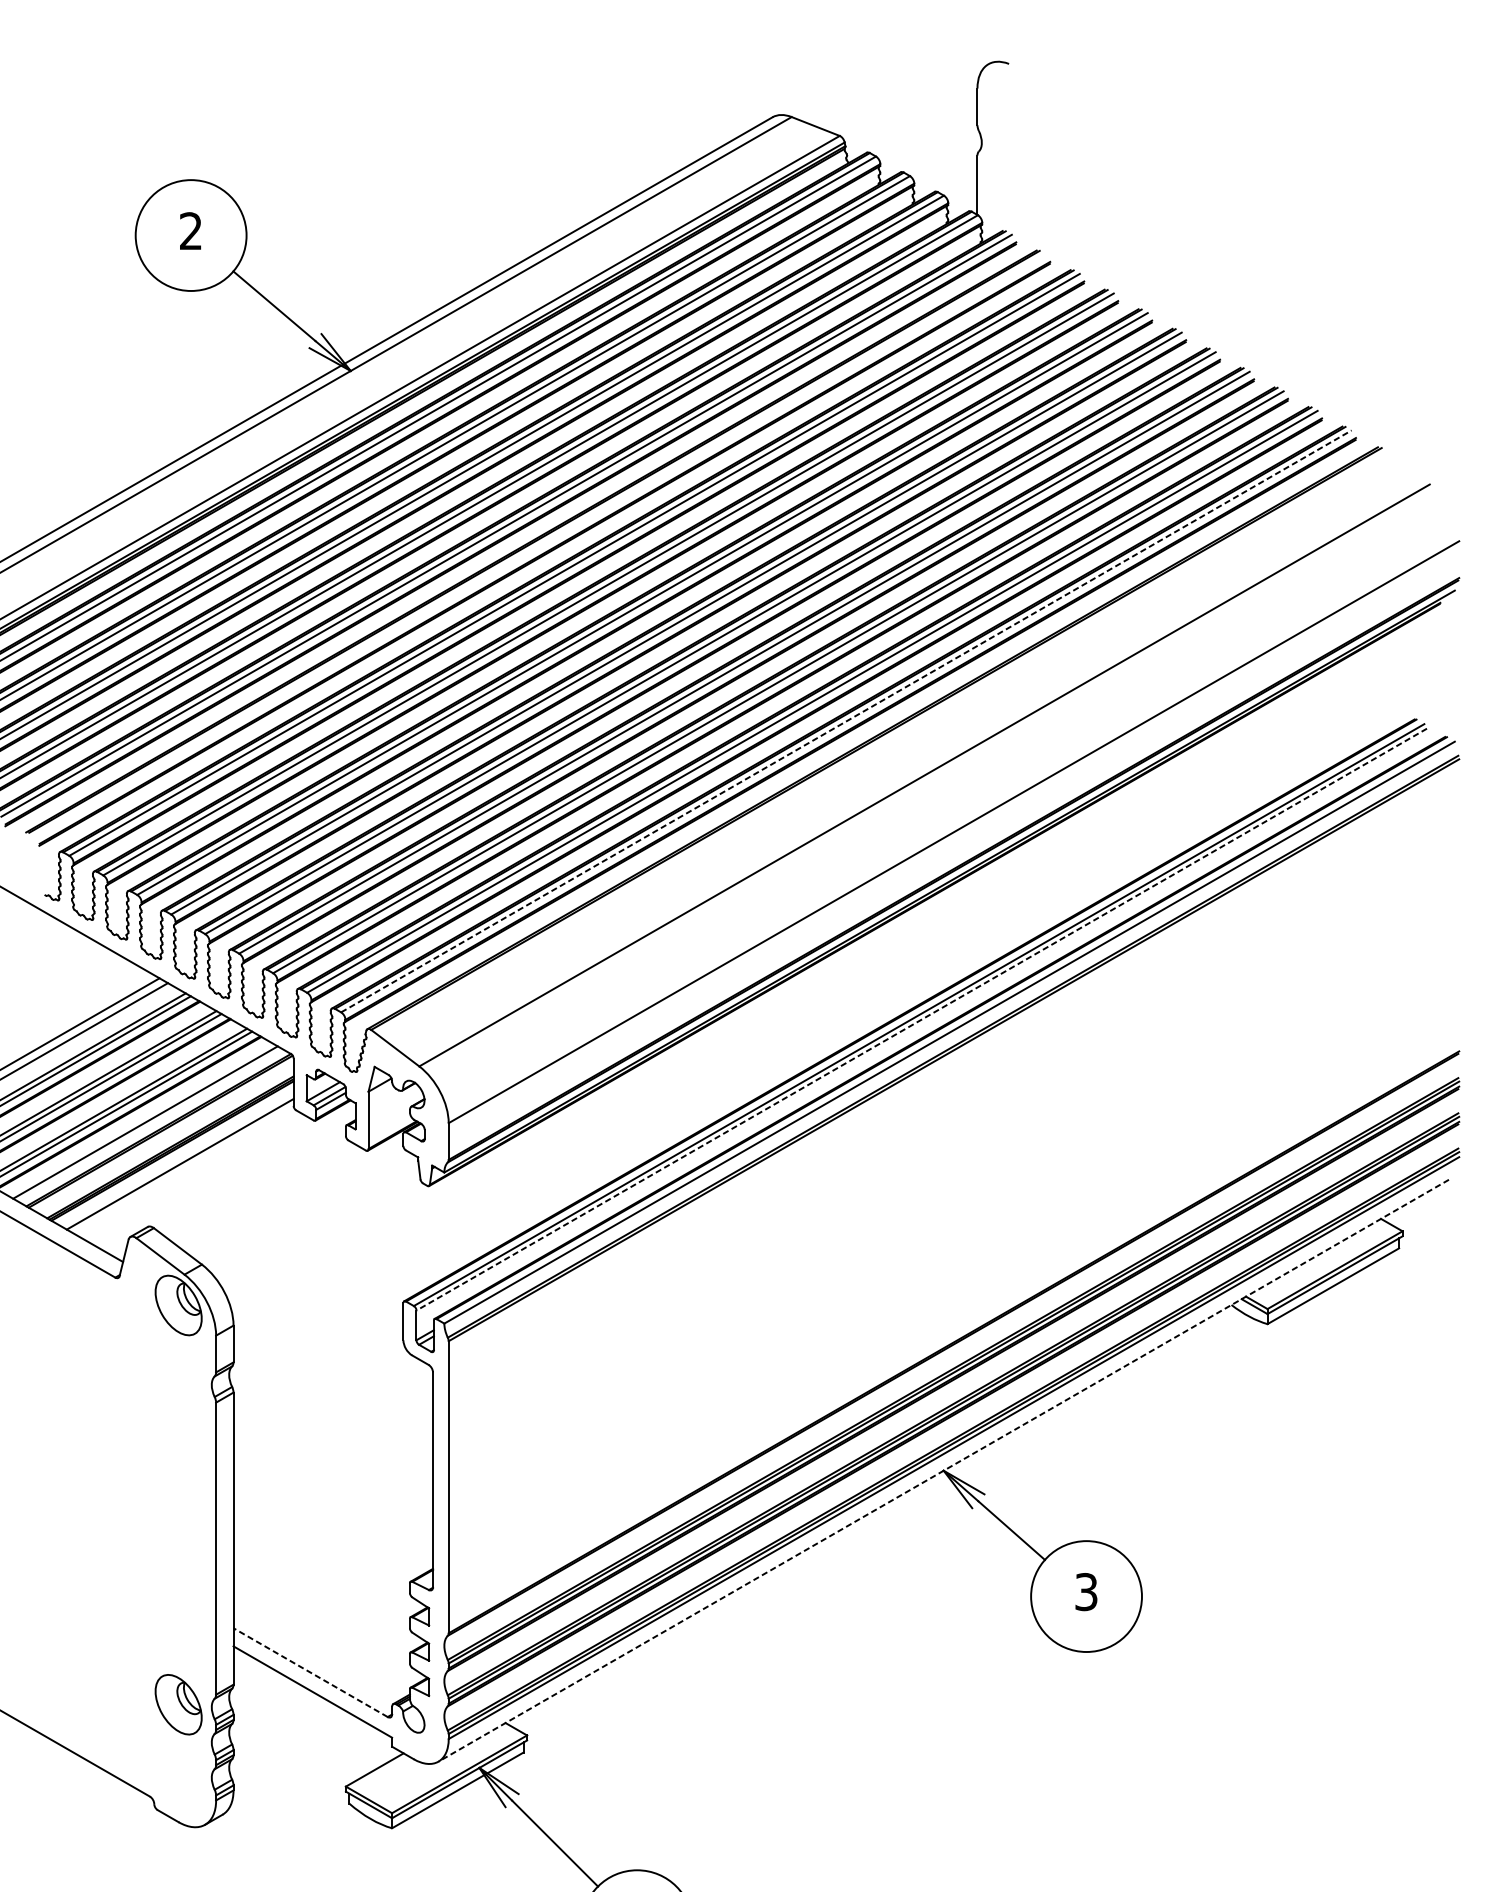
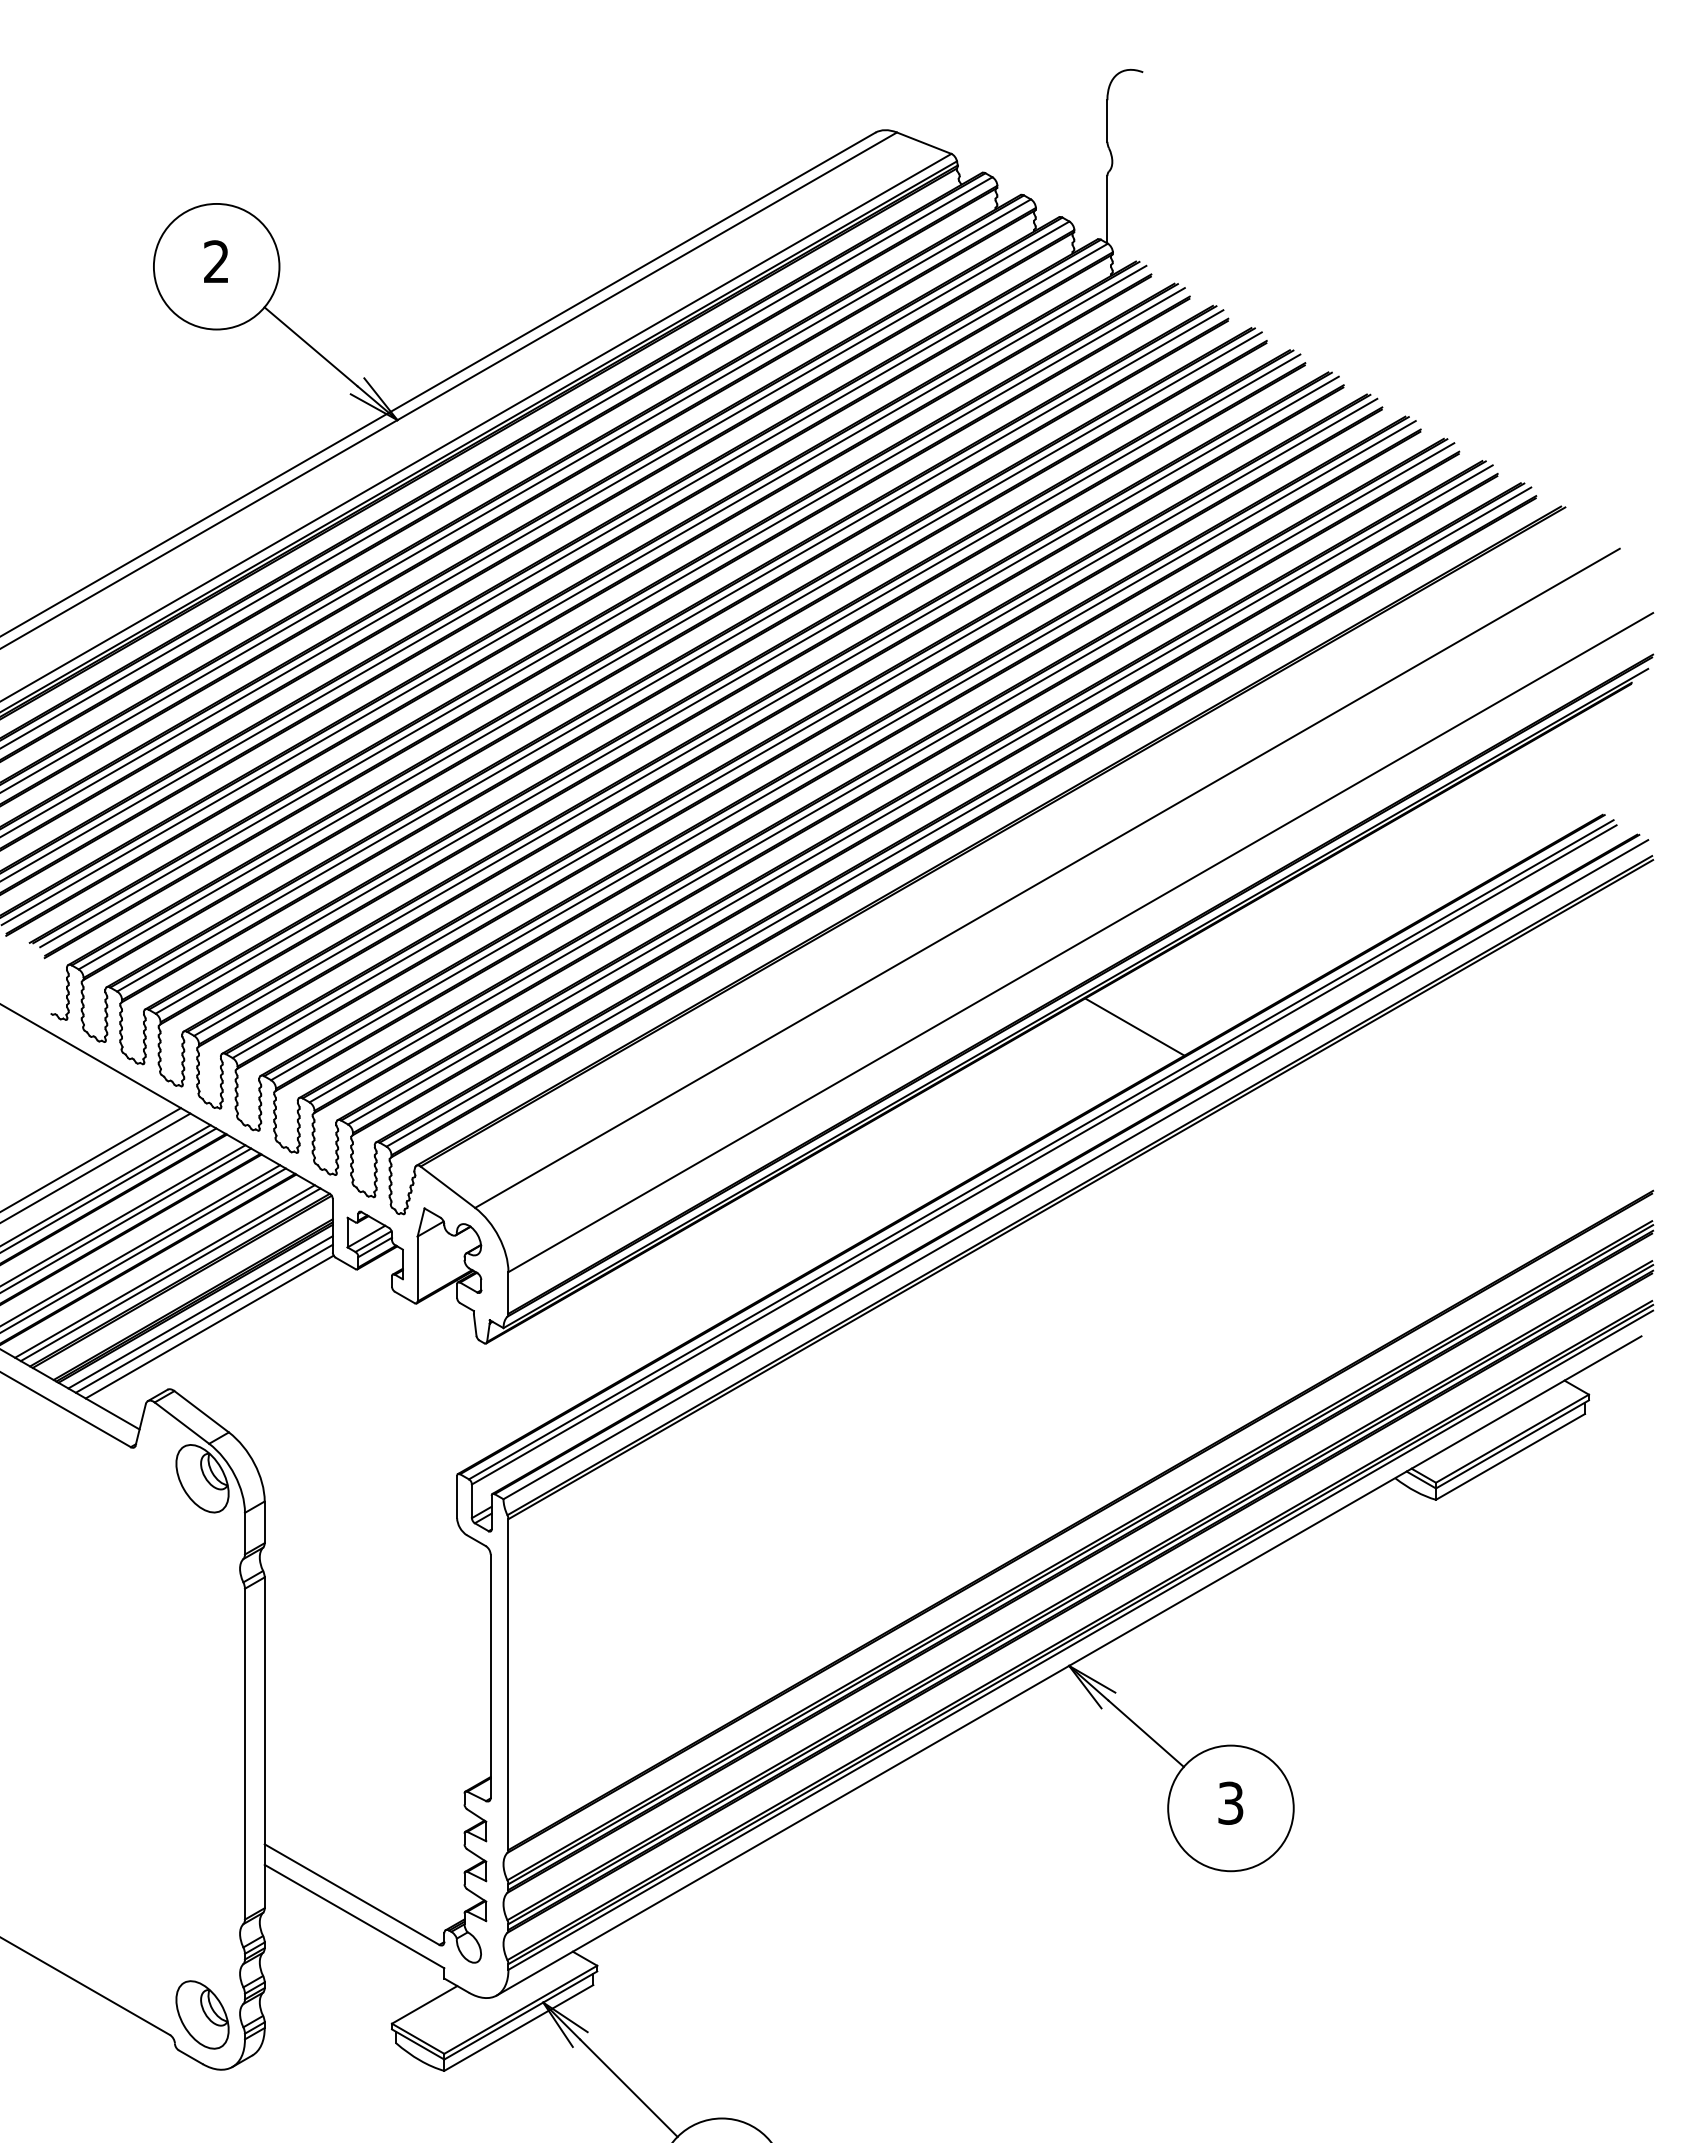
line: (540, 545) -> (612, 617), added
line: (846, 720) -> (959, 816), dashed -> solid
line: (1001, 906) -> (1134, 1026), added
line: (921, 1020) -> (1043, 1155), dashed -> solid
line: (150, 1125) -> (170, 1274), added
line: (176, 1158) -> (200, 1312), added
line: (184, 1171) -> (209, 1326), added
line: (943, 1471) -> (1068, 1666), dashed -> solid
line: (311, 1672) -> (352, 1894), dashed -> solid
part: (178, 1704) -> (202, 2014), moved

